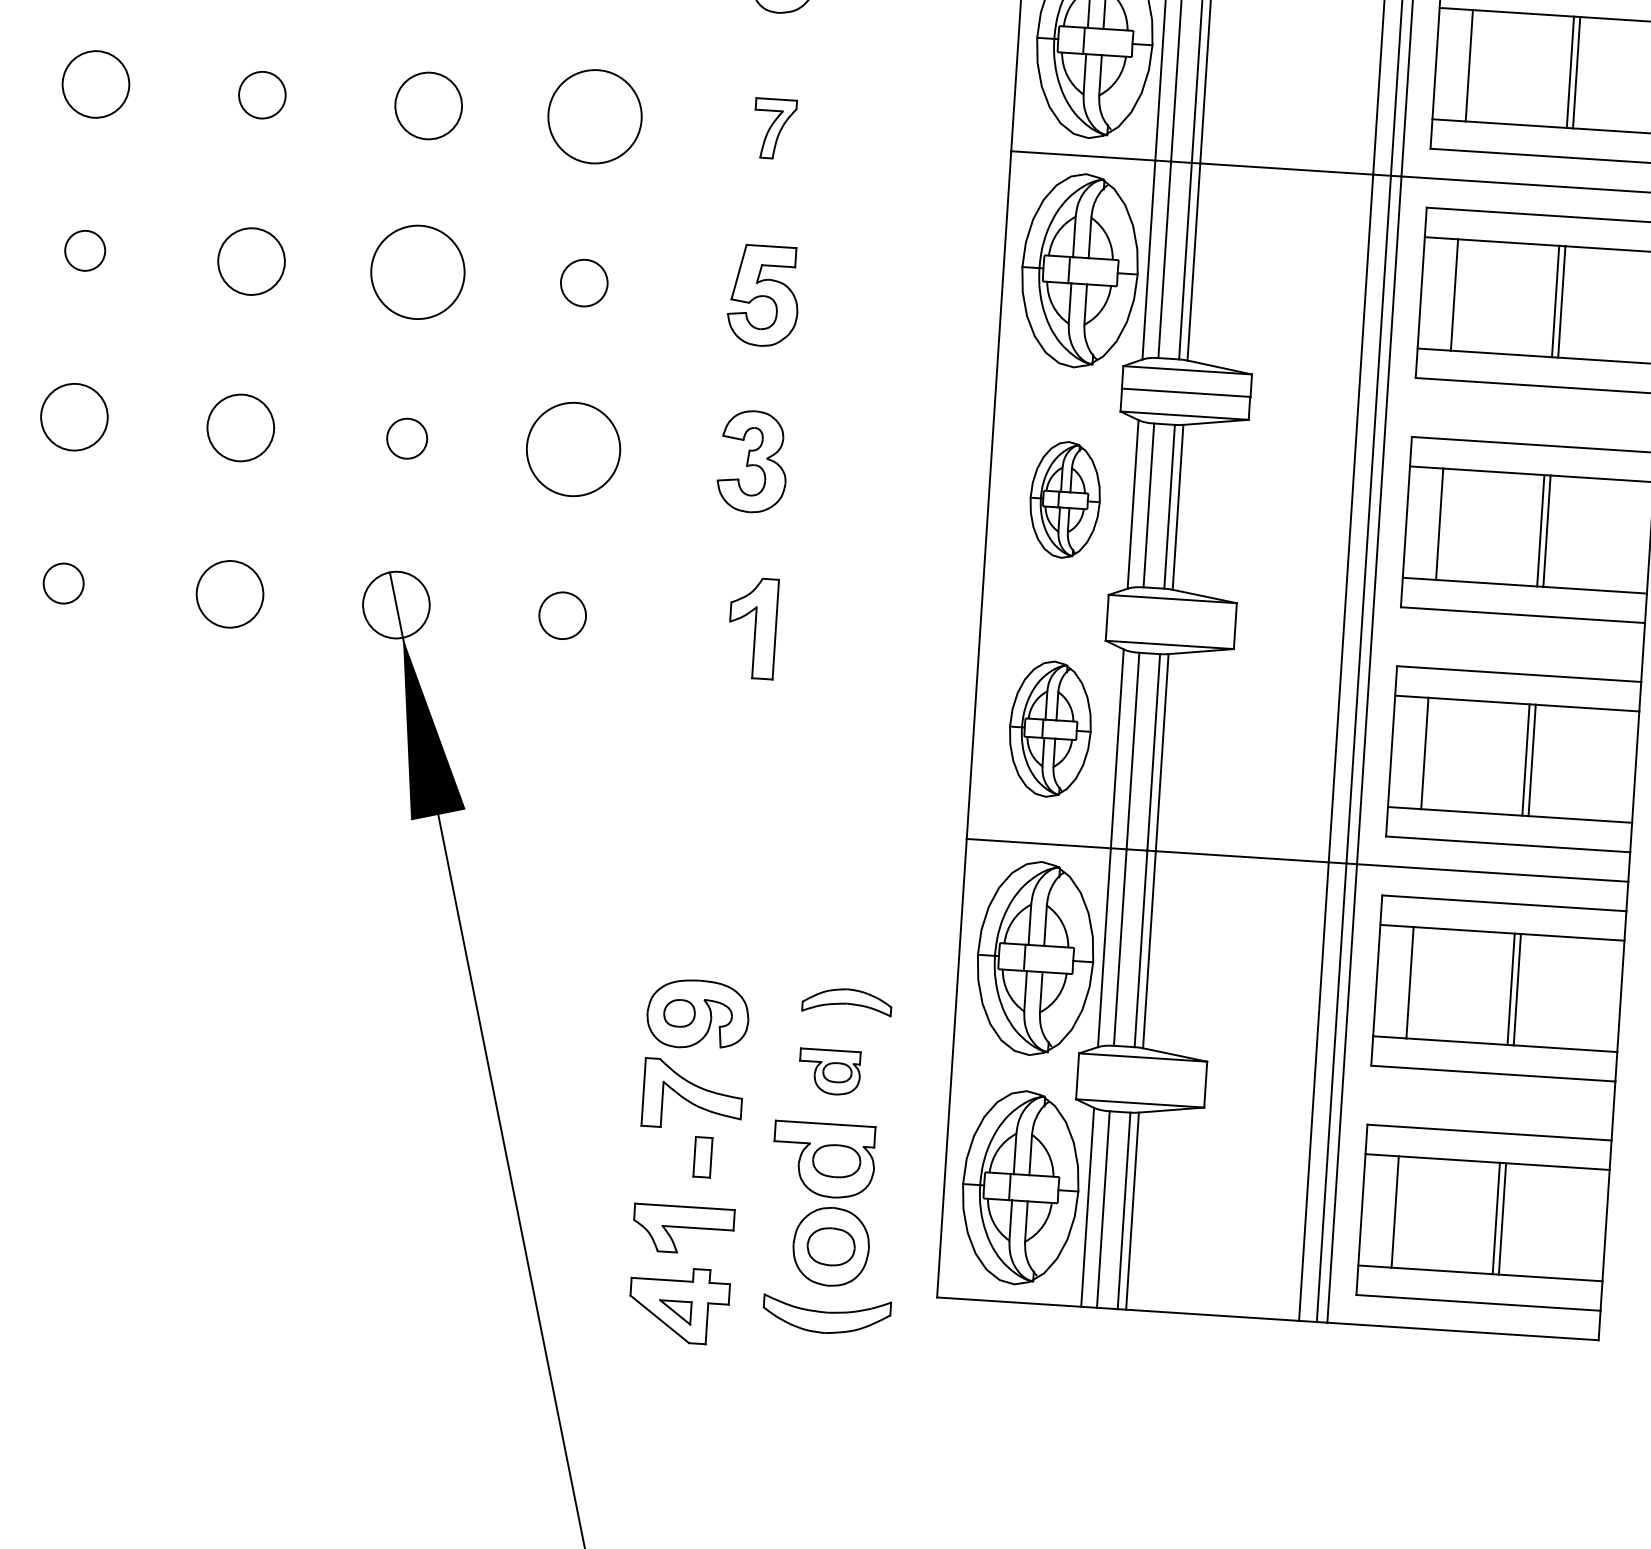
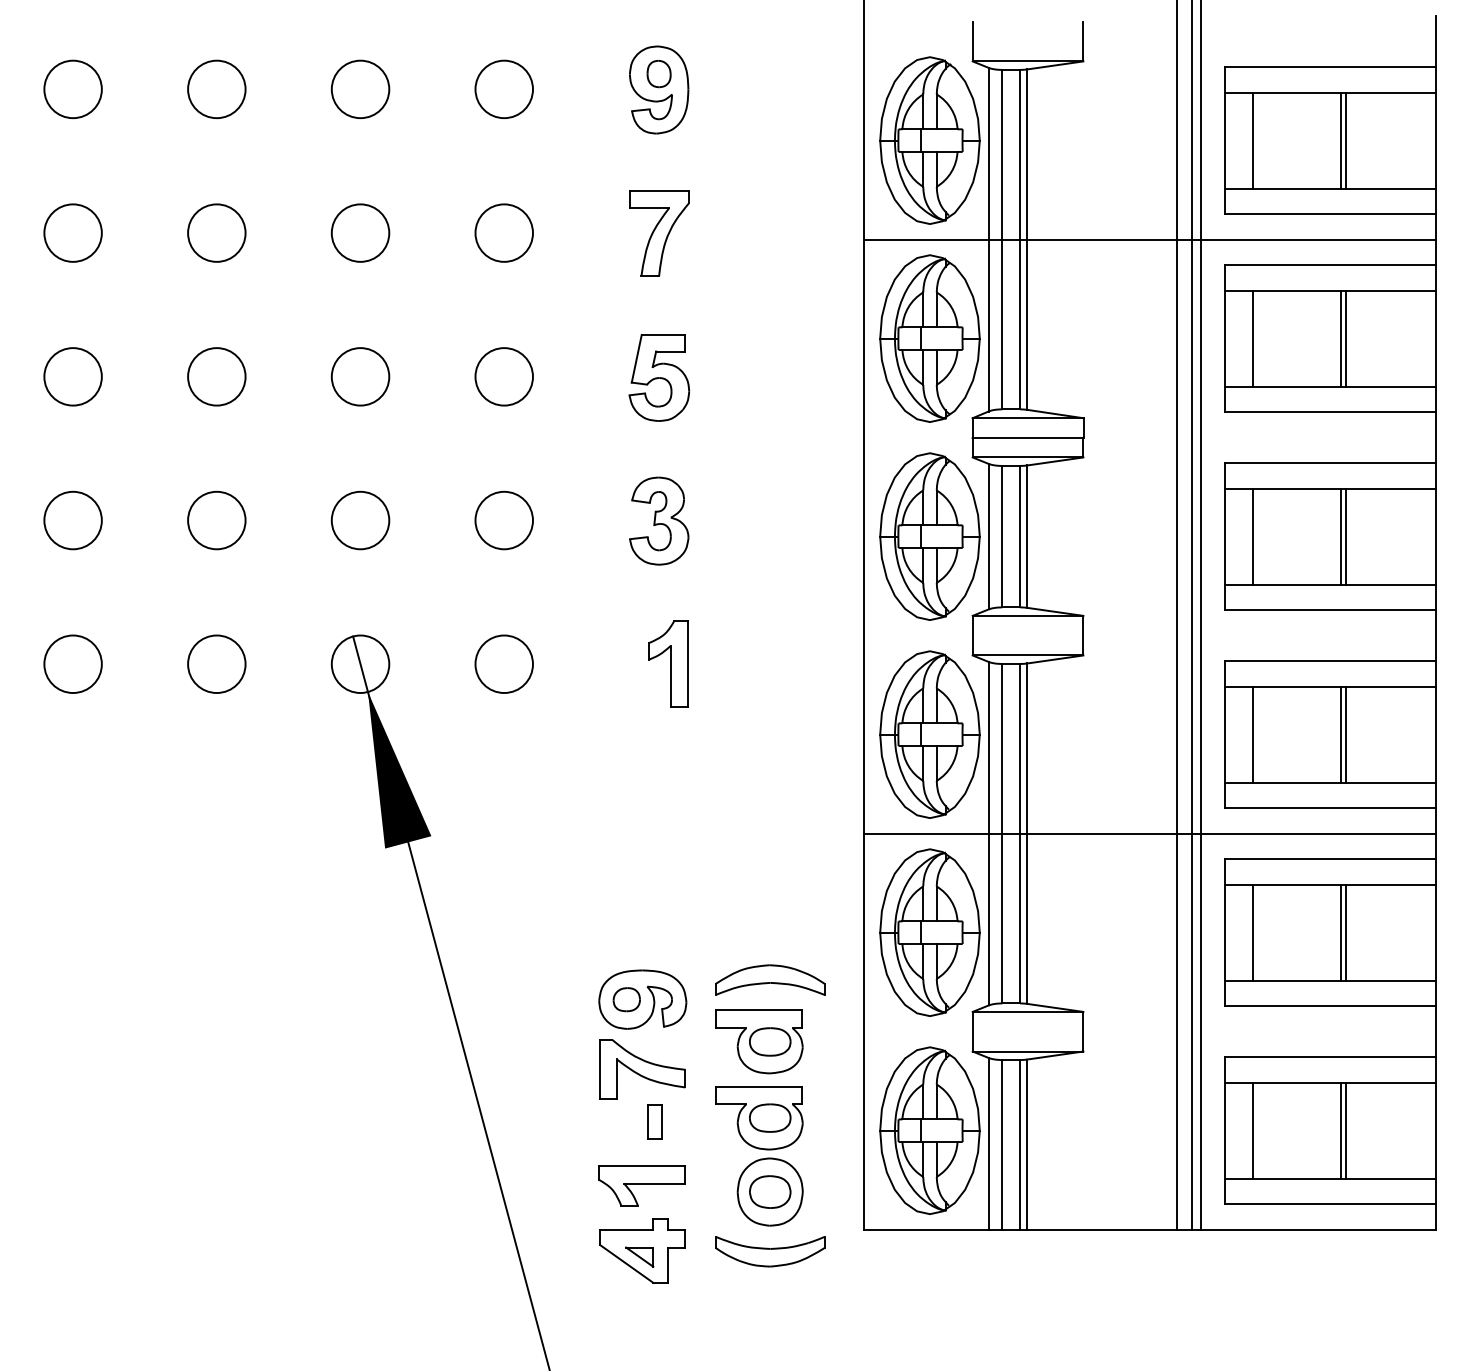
circle: (261, 94) -> (216, 232), size x1.43
circle: (594, 115) -> (503, 232), size x0.71
part: (774, 128) -> (659, 233), size x1.67
circle: (84, 250) -> (72, 376), size x1.67
circle: (417, 271) -> (360, 376), size x0.71
circle: (583, 282) -> (503, 376), size x1.43
circle: (407, 438) -> (360, 520), size x1.67
circle: (572, 449) -> (503, 520), size x0.71
part: (1064, 499) -> (929, 536), size x1.67
circle: (62, 583) -> (72, 664), size x1.67
circle: (561, 614) -> (503, 663), size x1.43
part: (1049, 729) -> (929, 734), size x1.43
part: (847, 1000) -> (770, 979), size x1.43
part: (830, 1071) -> (759, 1041), size x1.67

